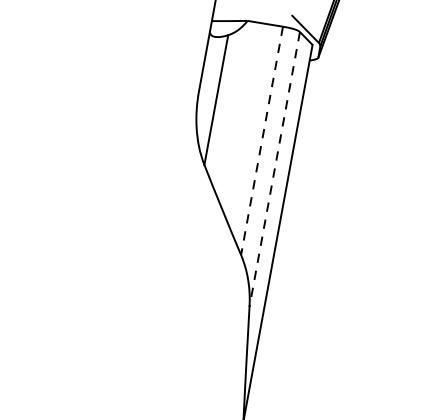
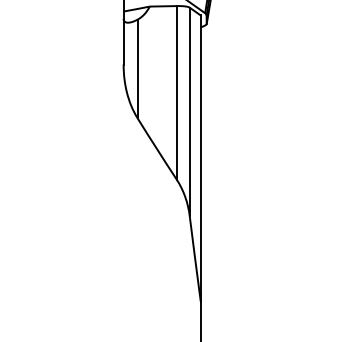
line: (261, 140) -> (176, 92), dashed -> solid
line: (274, 170) -> (189, 112), dashed -> solid

